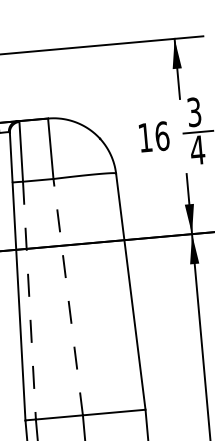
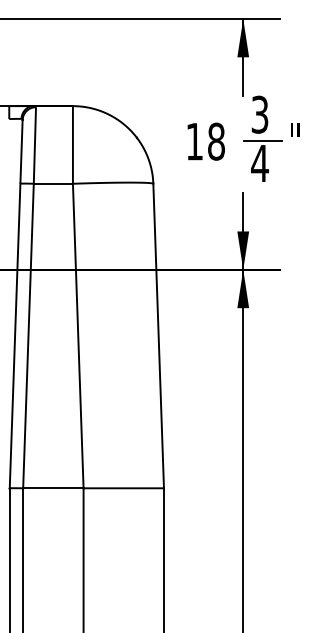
text: (162, 136) -> (216, 141), 16 -> 18
line: (68, 296) -> (78, 335), dashed -> solid
line: (29, 300) -> (28, 336), dashed -> solid

